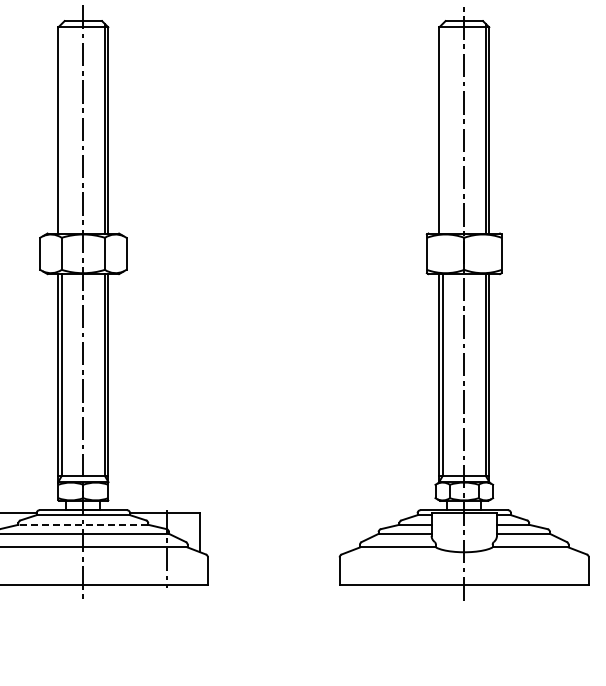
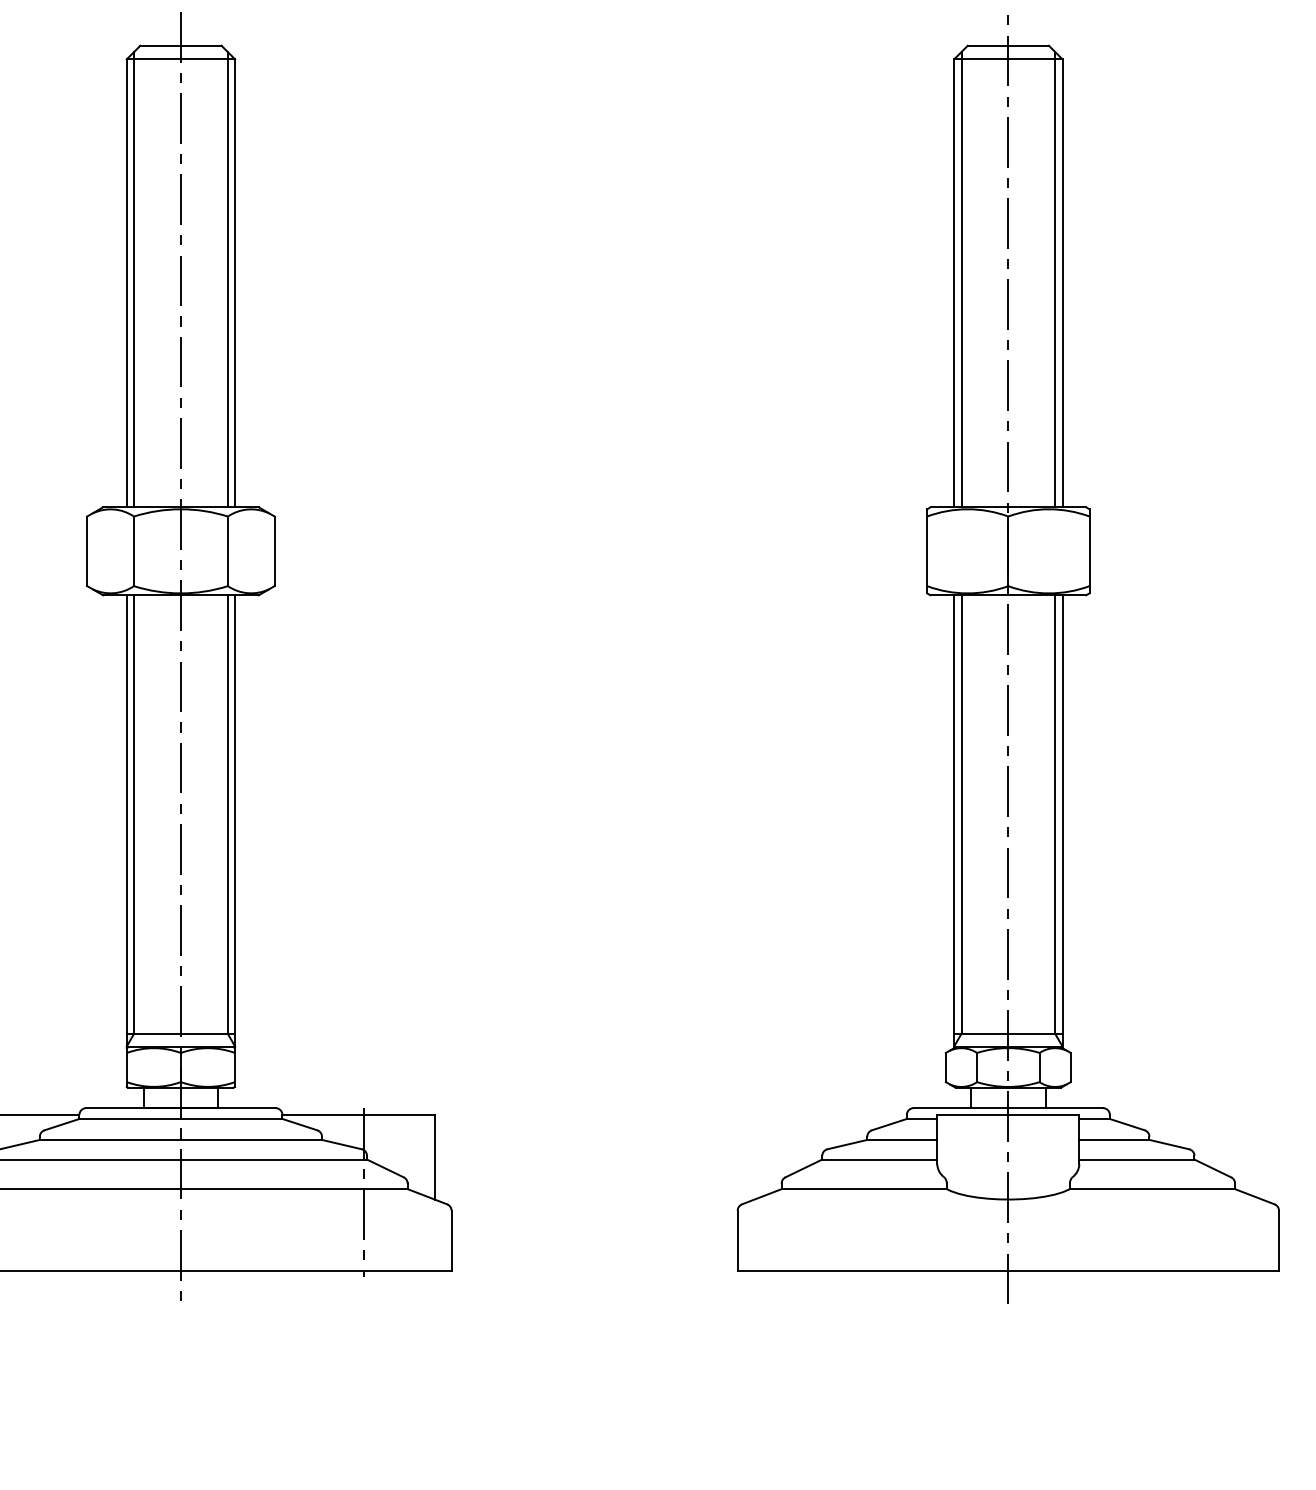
line: (61, 128) -> (133, 279), added
line: (442, 128) -> (960, 279), added
line: (83, 524) -> (181, 1139), dashed -> solid

